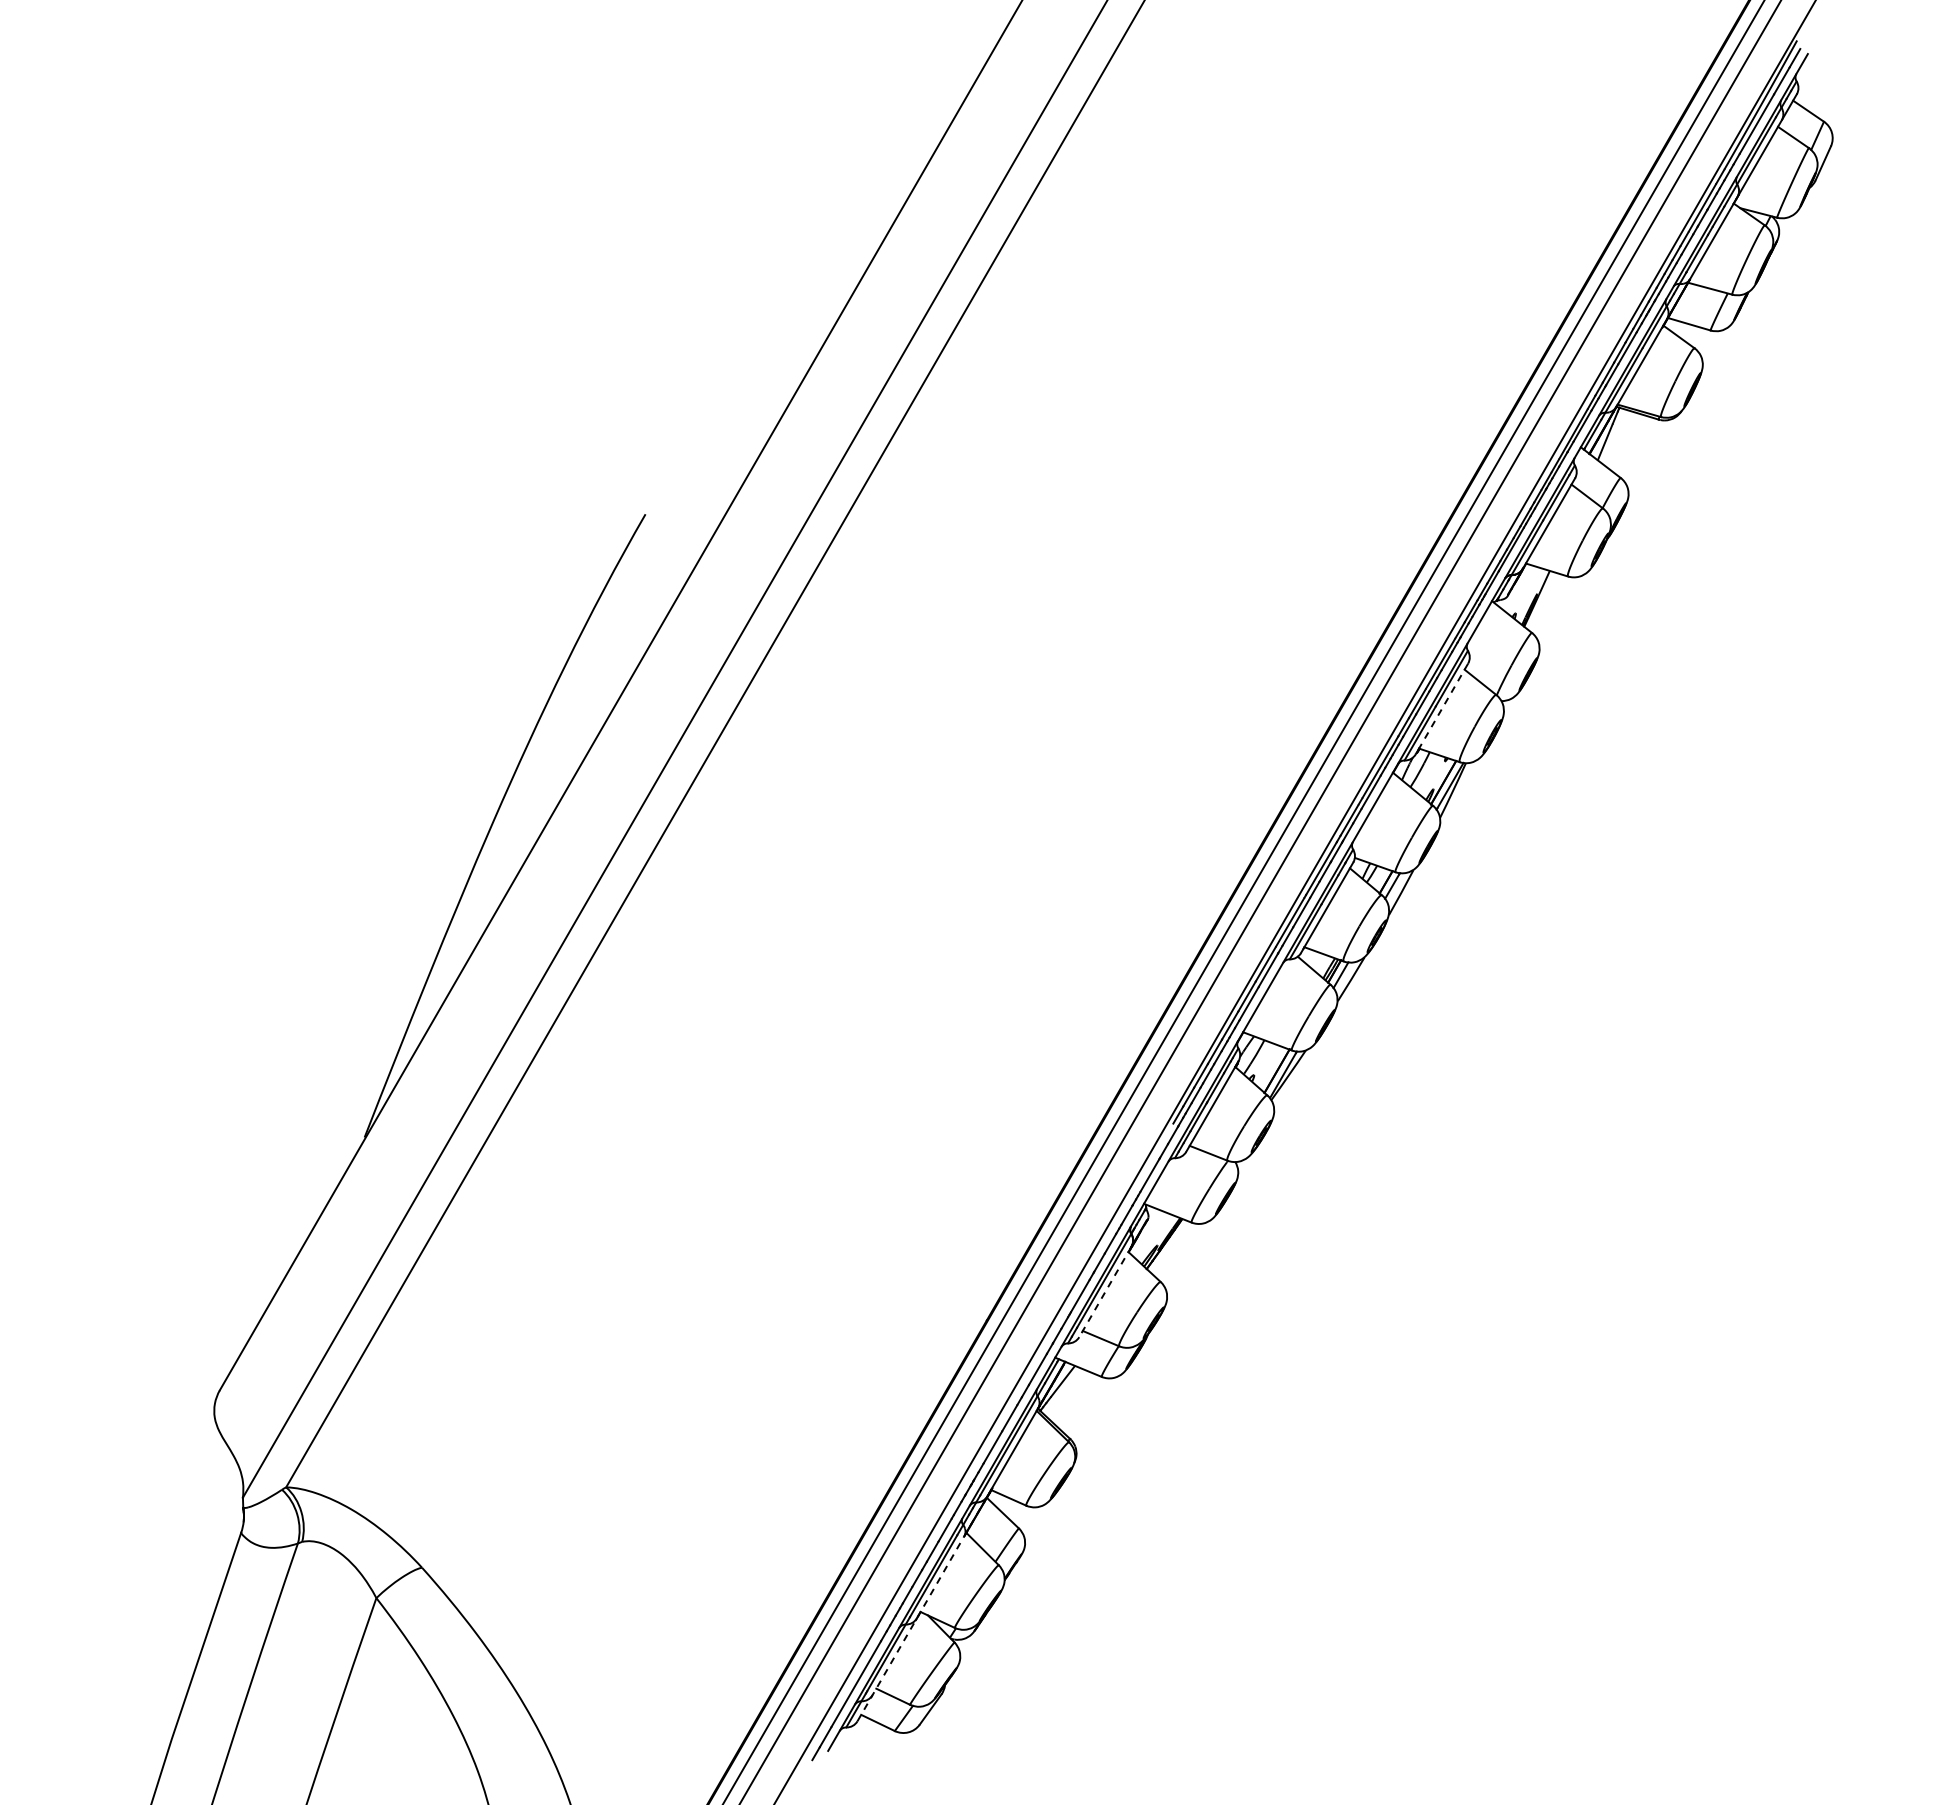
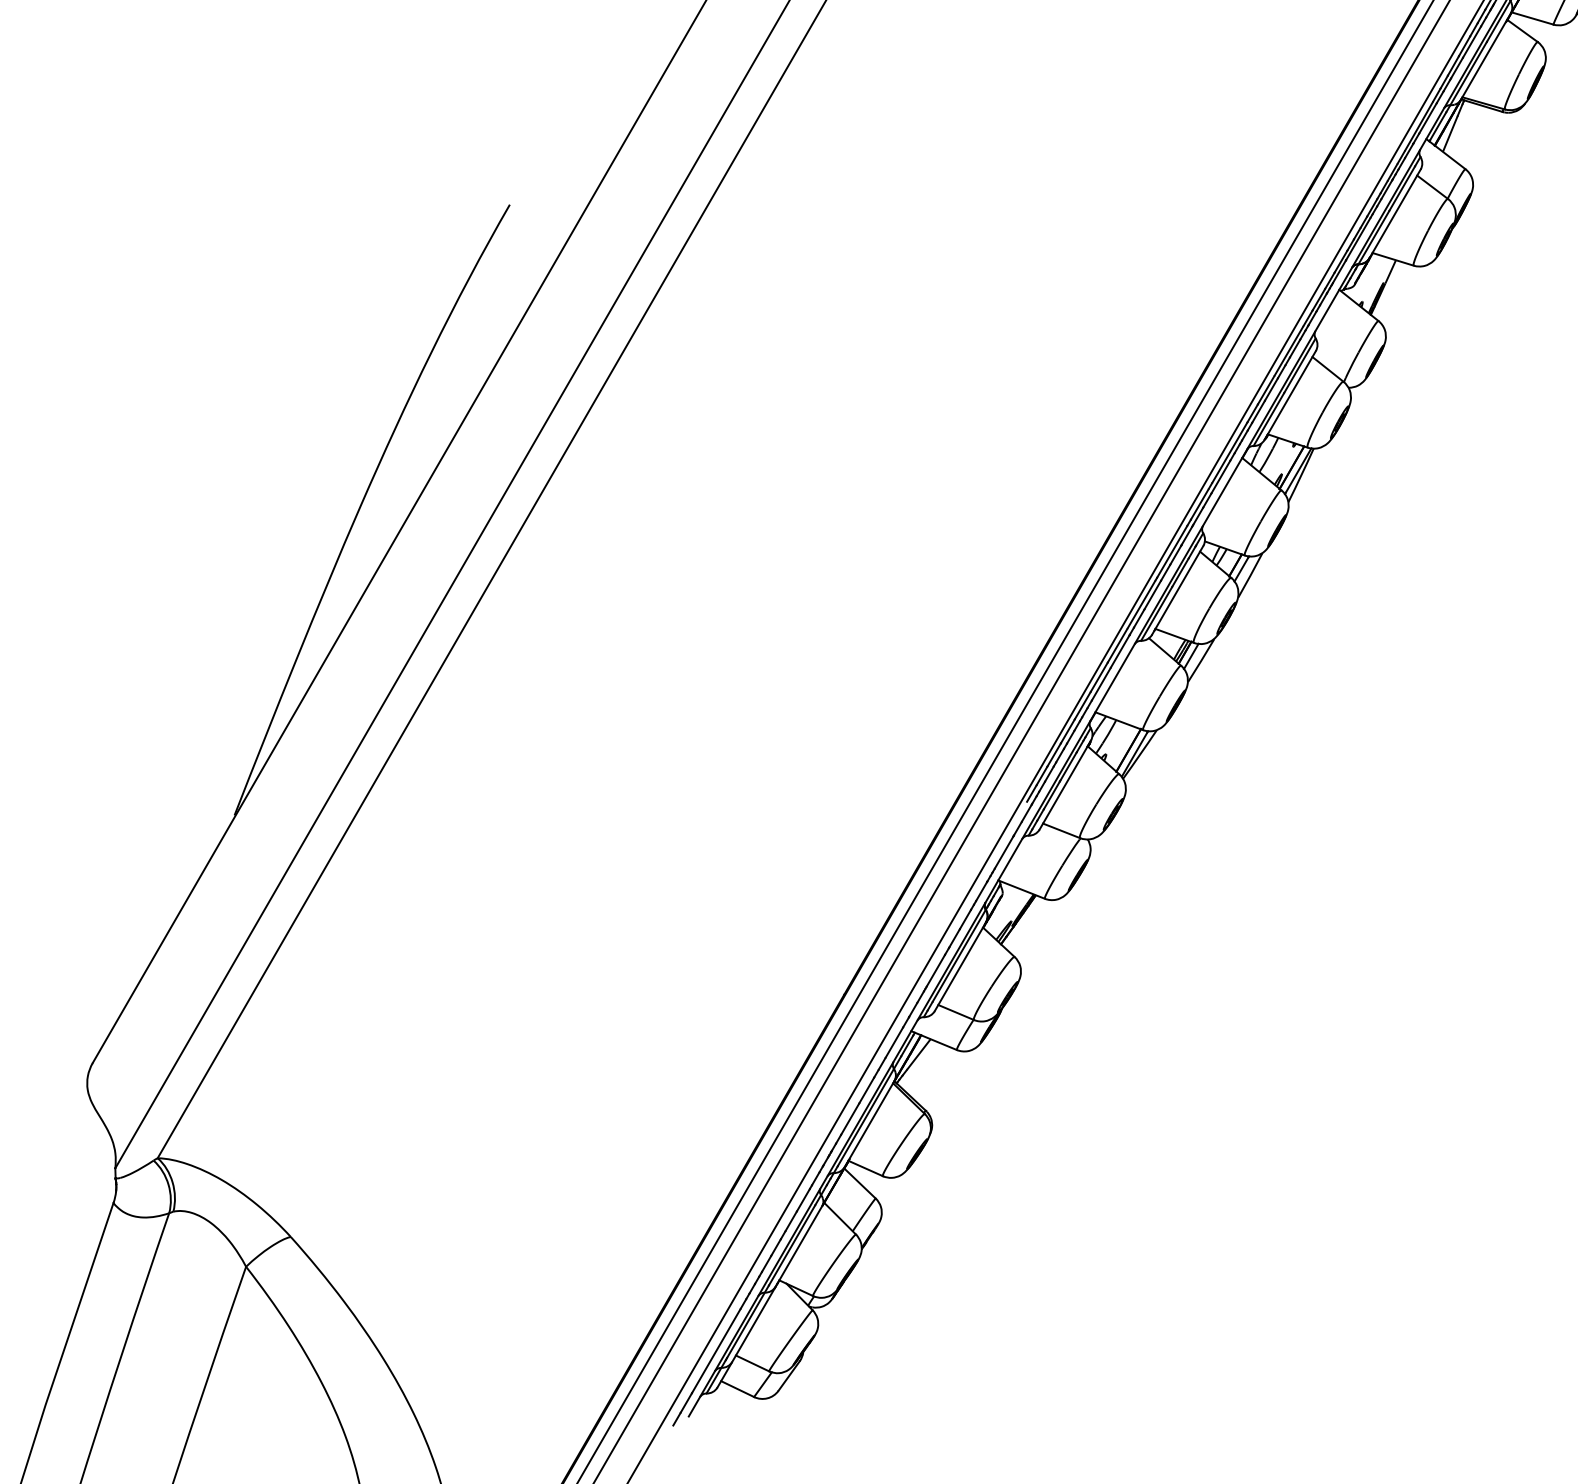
line: (1441, 709) -> (1289, 396), dashed -> solid
line: (1105, 1292) -> (960, 967), dashed -> solid
line: (921, 1609) -> (780, 1277), dashed -> solid

